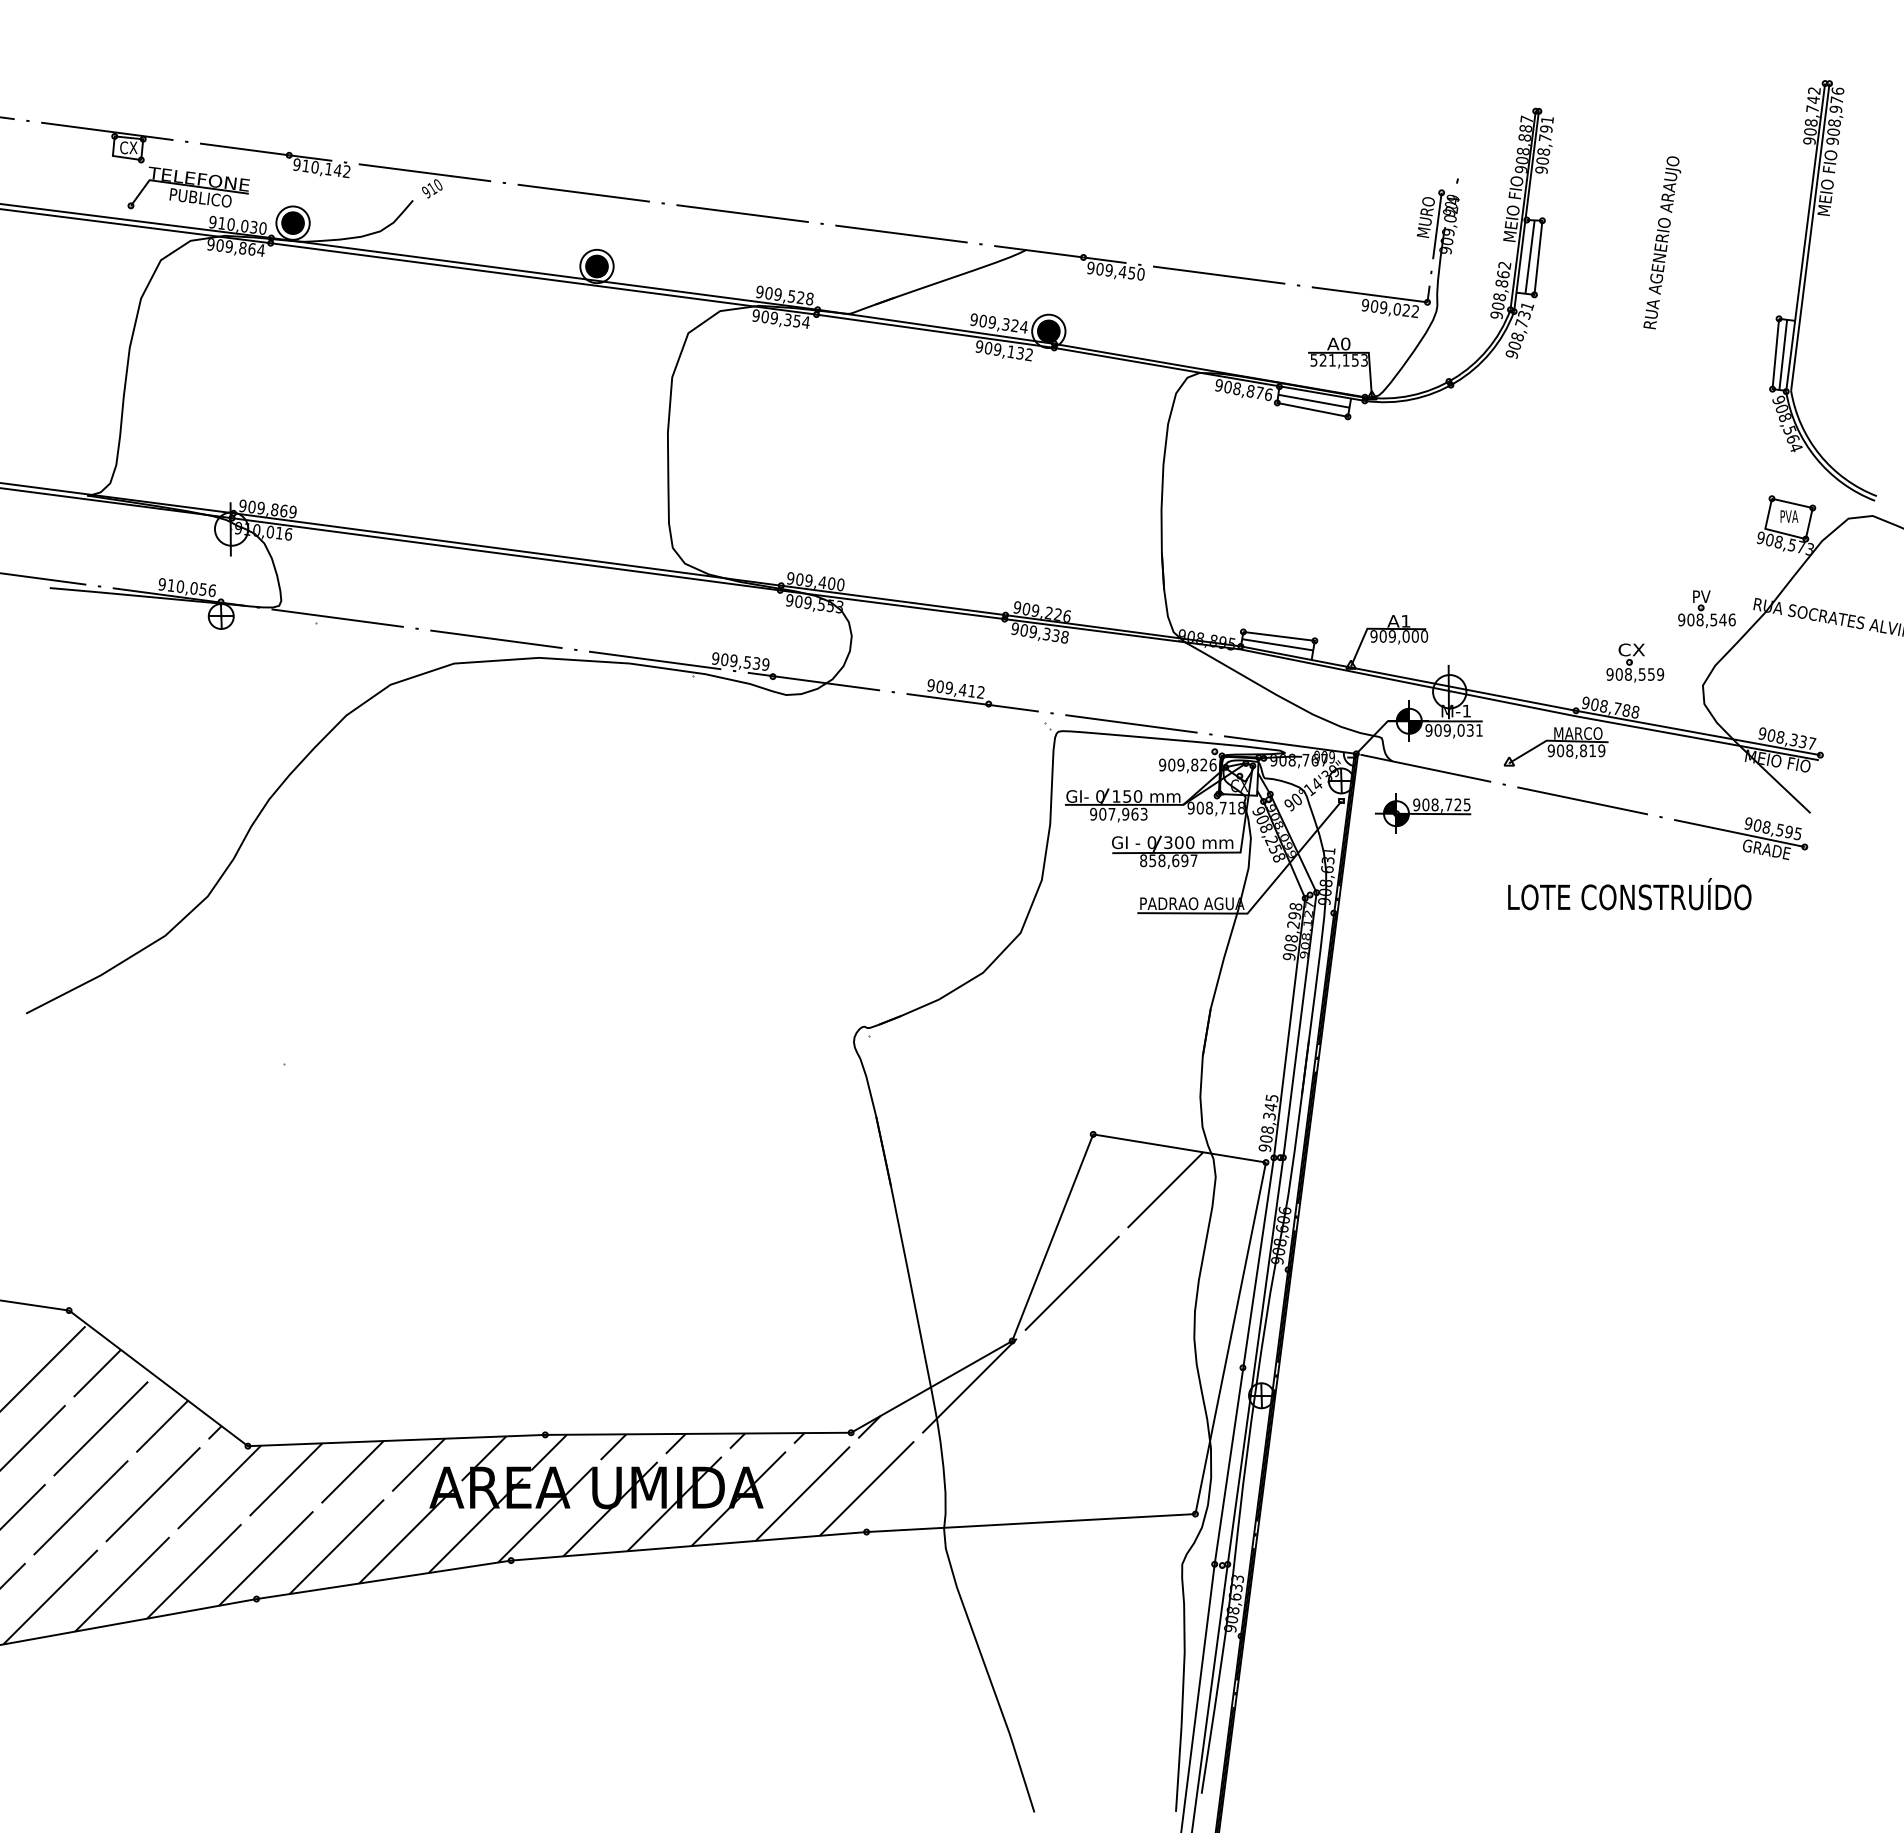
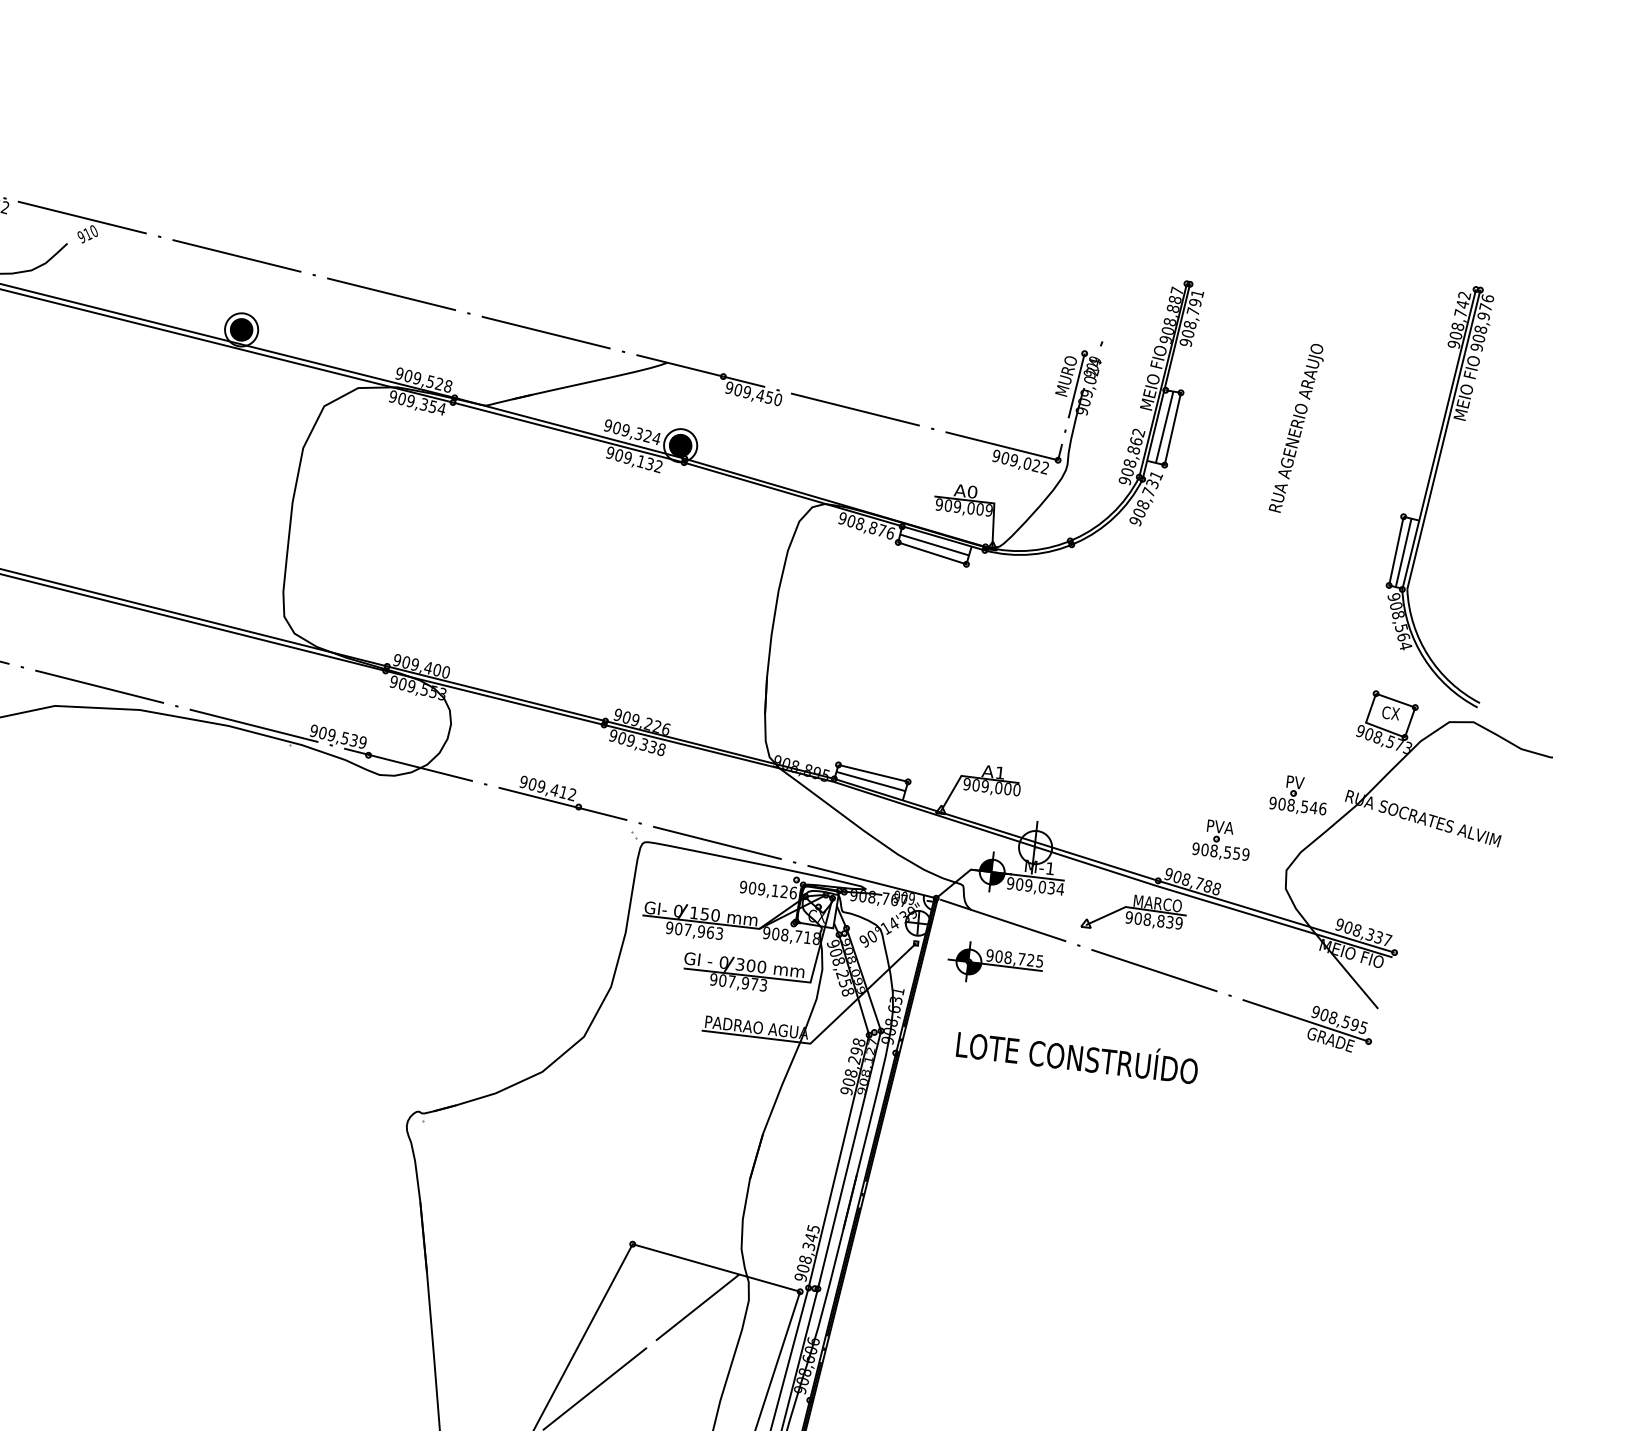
text: (1338, 360) -> (963, 507), 521,153 -> 909,009
text: (1789, 516) -> (1391, 713), PVA -> CX
text: (1631, 649) -> (1220, 826), CX -> PVA
text: (1479, 730) -> (1060, 889), 909,031 -> 909,034
text: (1592, 750) -> (1169, 921), 908,819 -> 908,839
text: (1194, 764) -> (775, 890), 909,826 -> 909,126
text: (1168, 860) -> (738, 982), 858,697 -> 907,973
text: (1629, 894) -> (1077, 1055), moved

